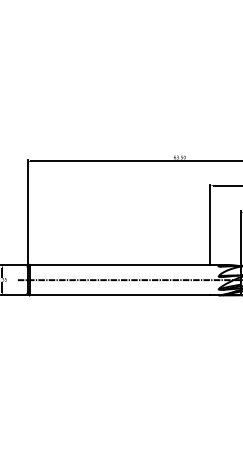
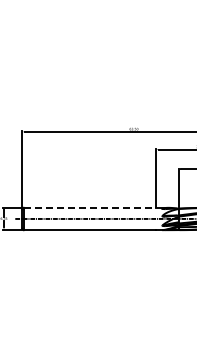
line: (120, 264) -> (90, 207), solid -> dashed

